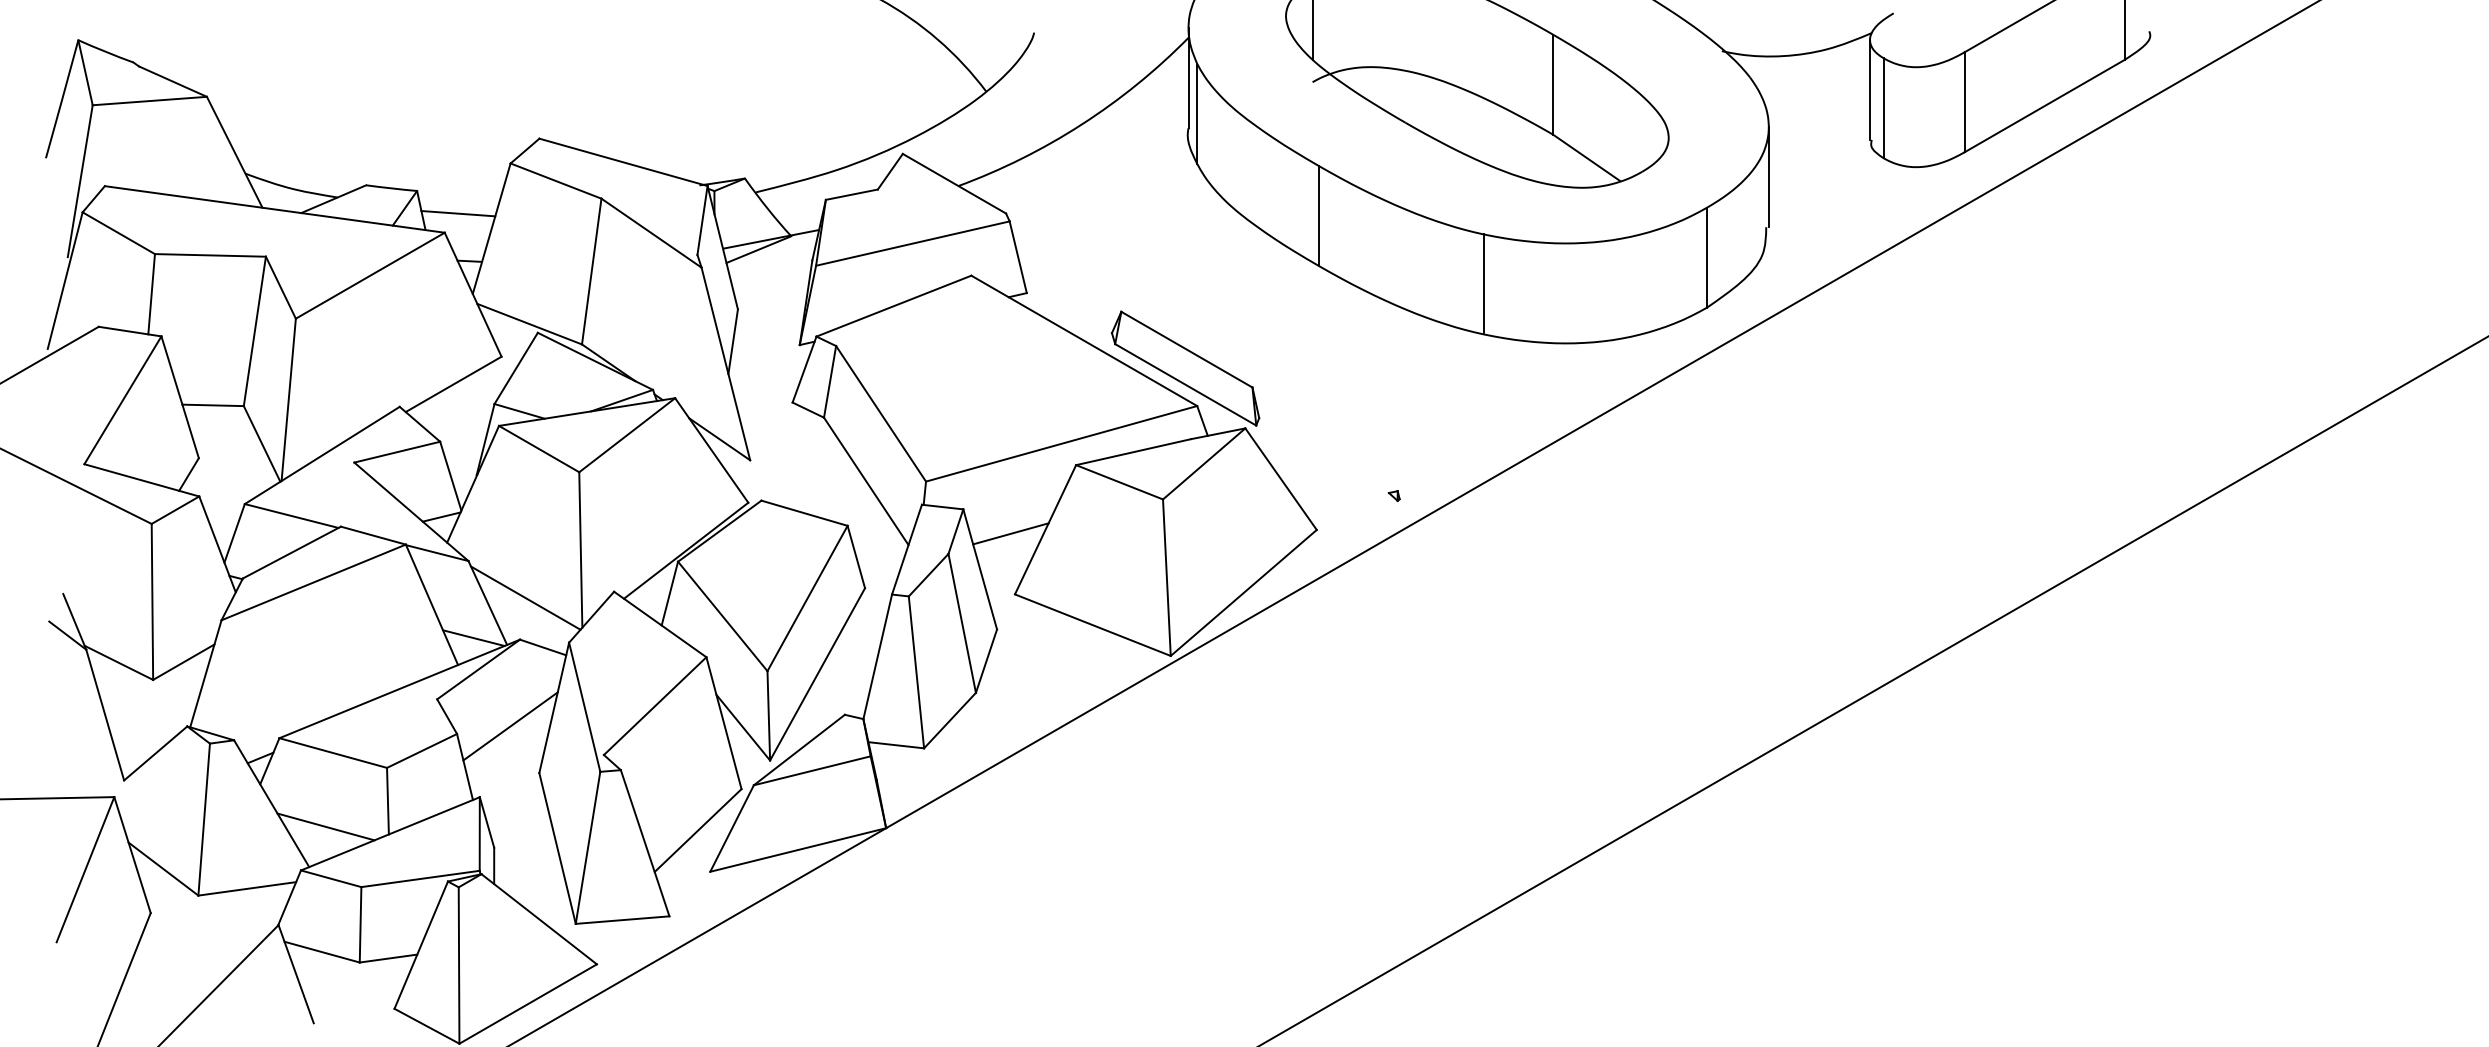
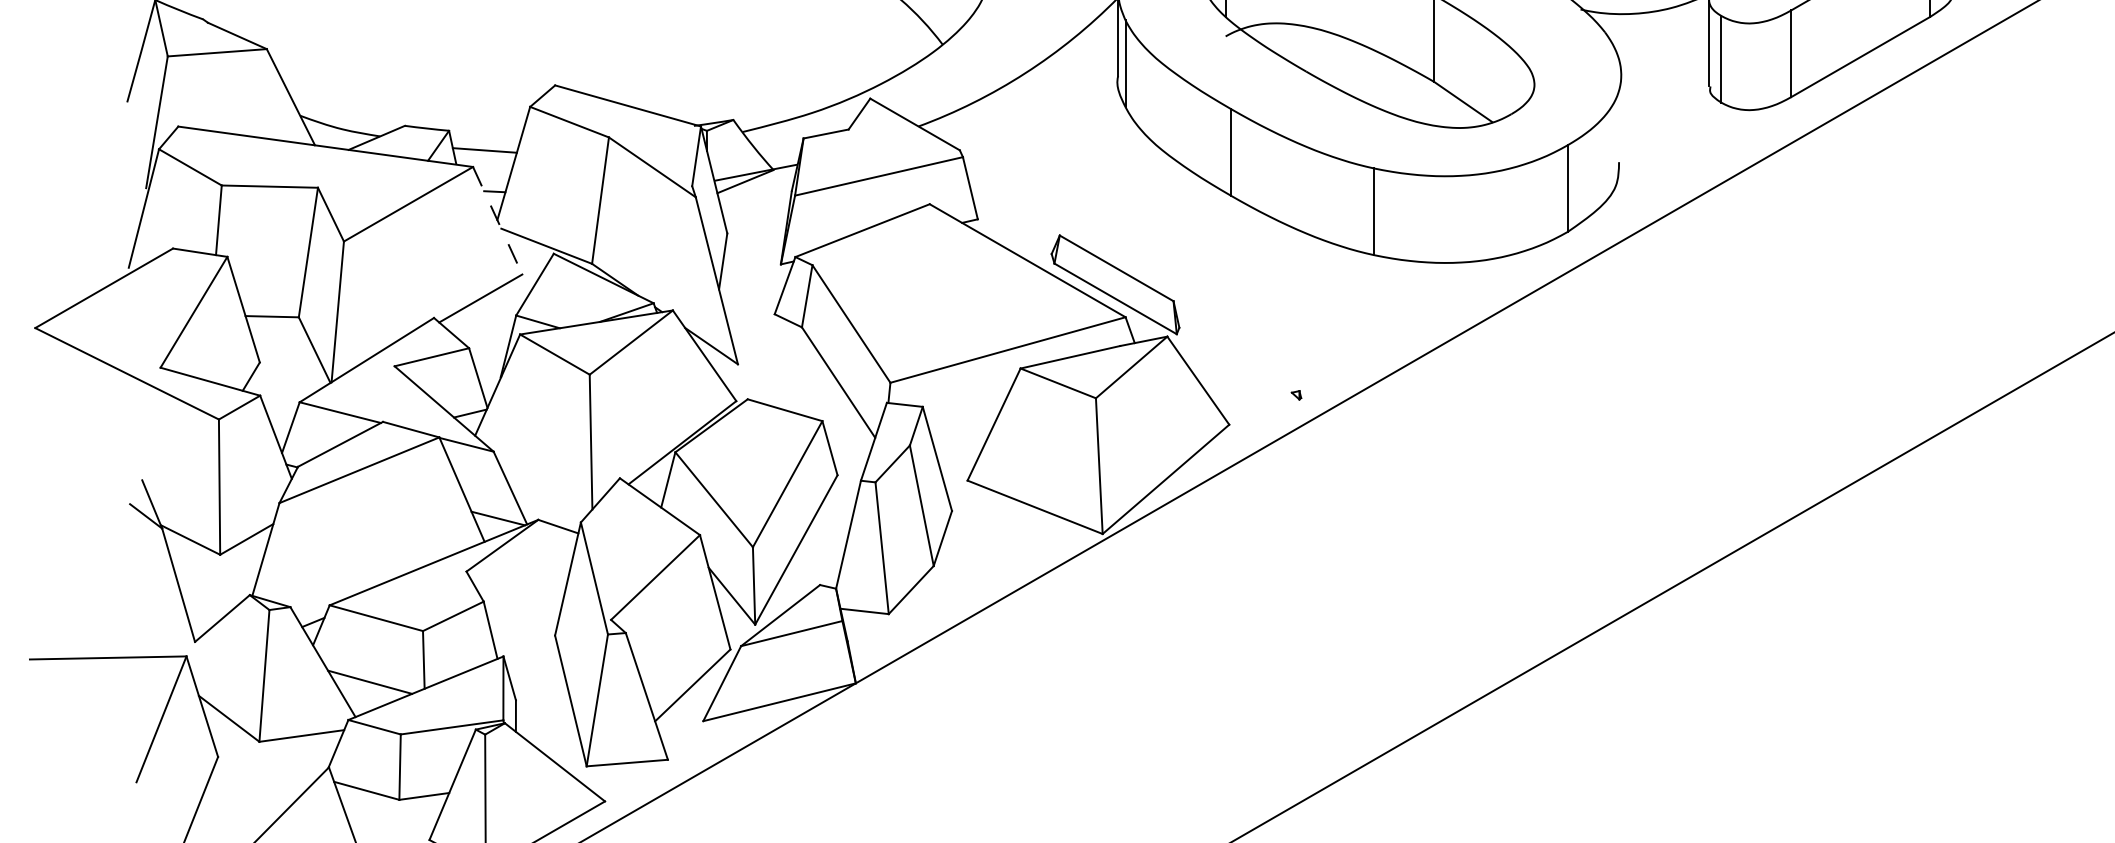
line: (1768, 177) -> (1621, 119), removed
line: (473, 295) -> (497, 221), solid -> dashed
line: (1010, 533) -> (963, 427), removed
line: (525, 597) -> (543, 483), removed
line: (510, 726) -> (530, 595), removed

